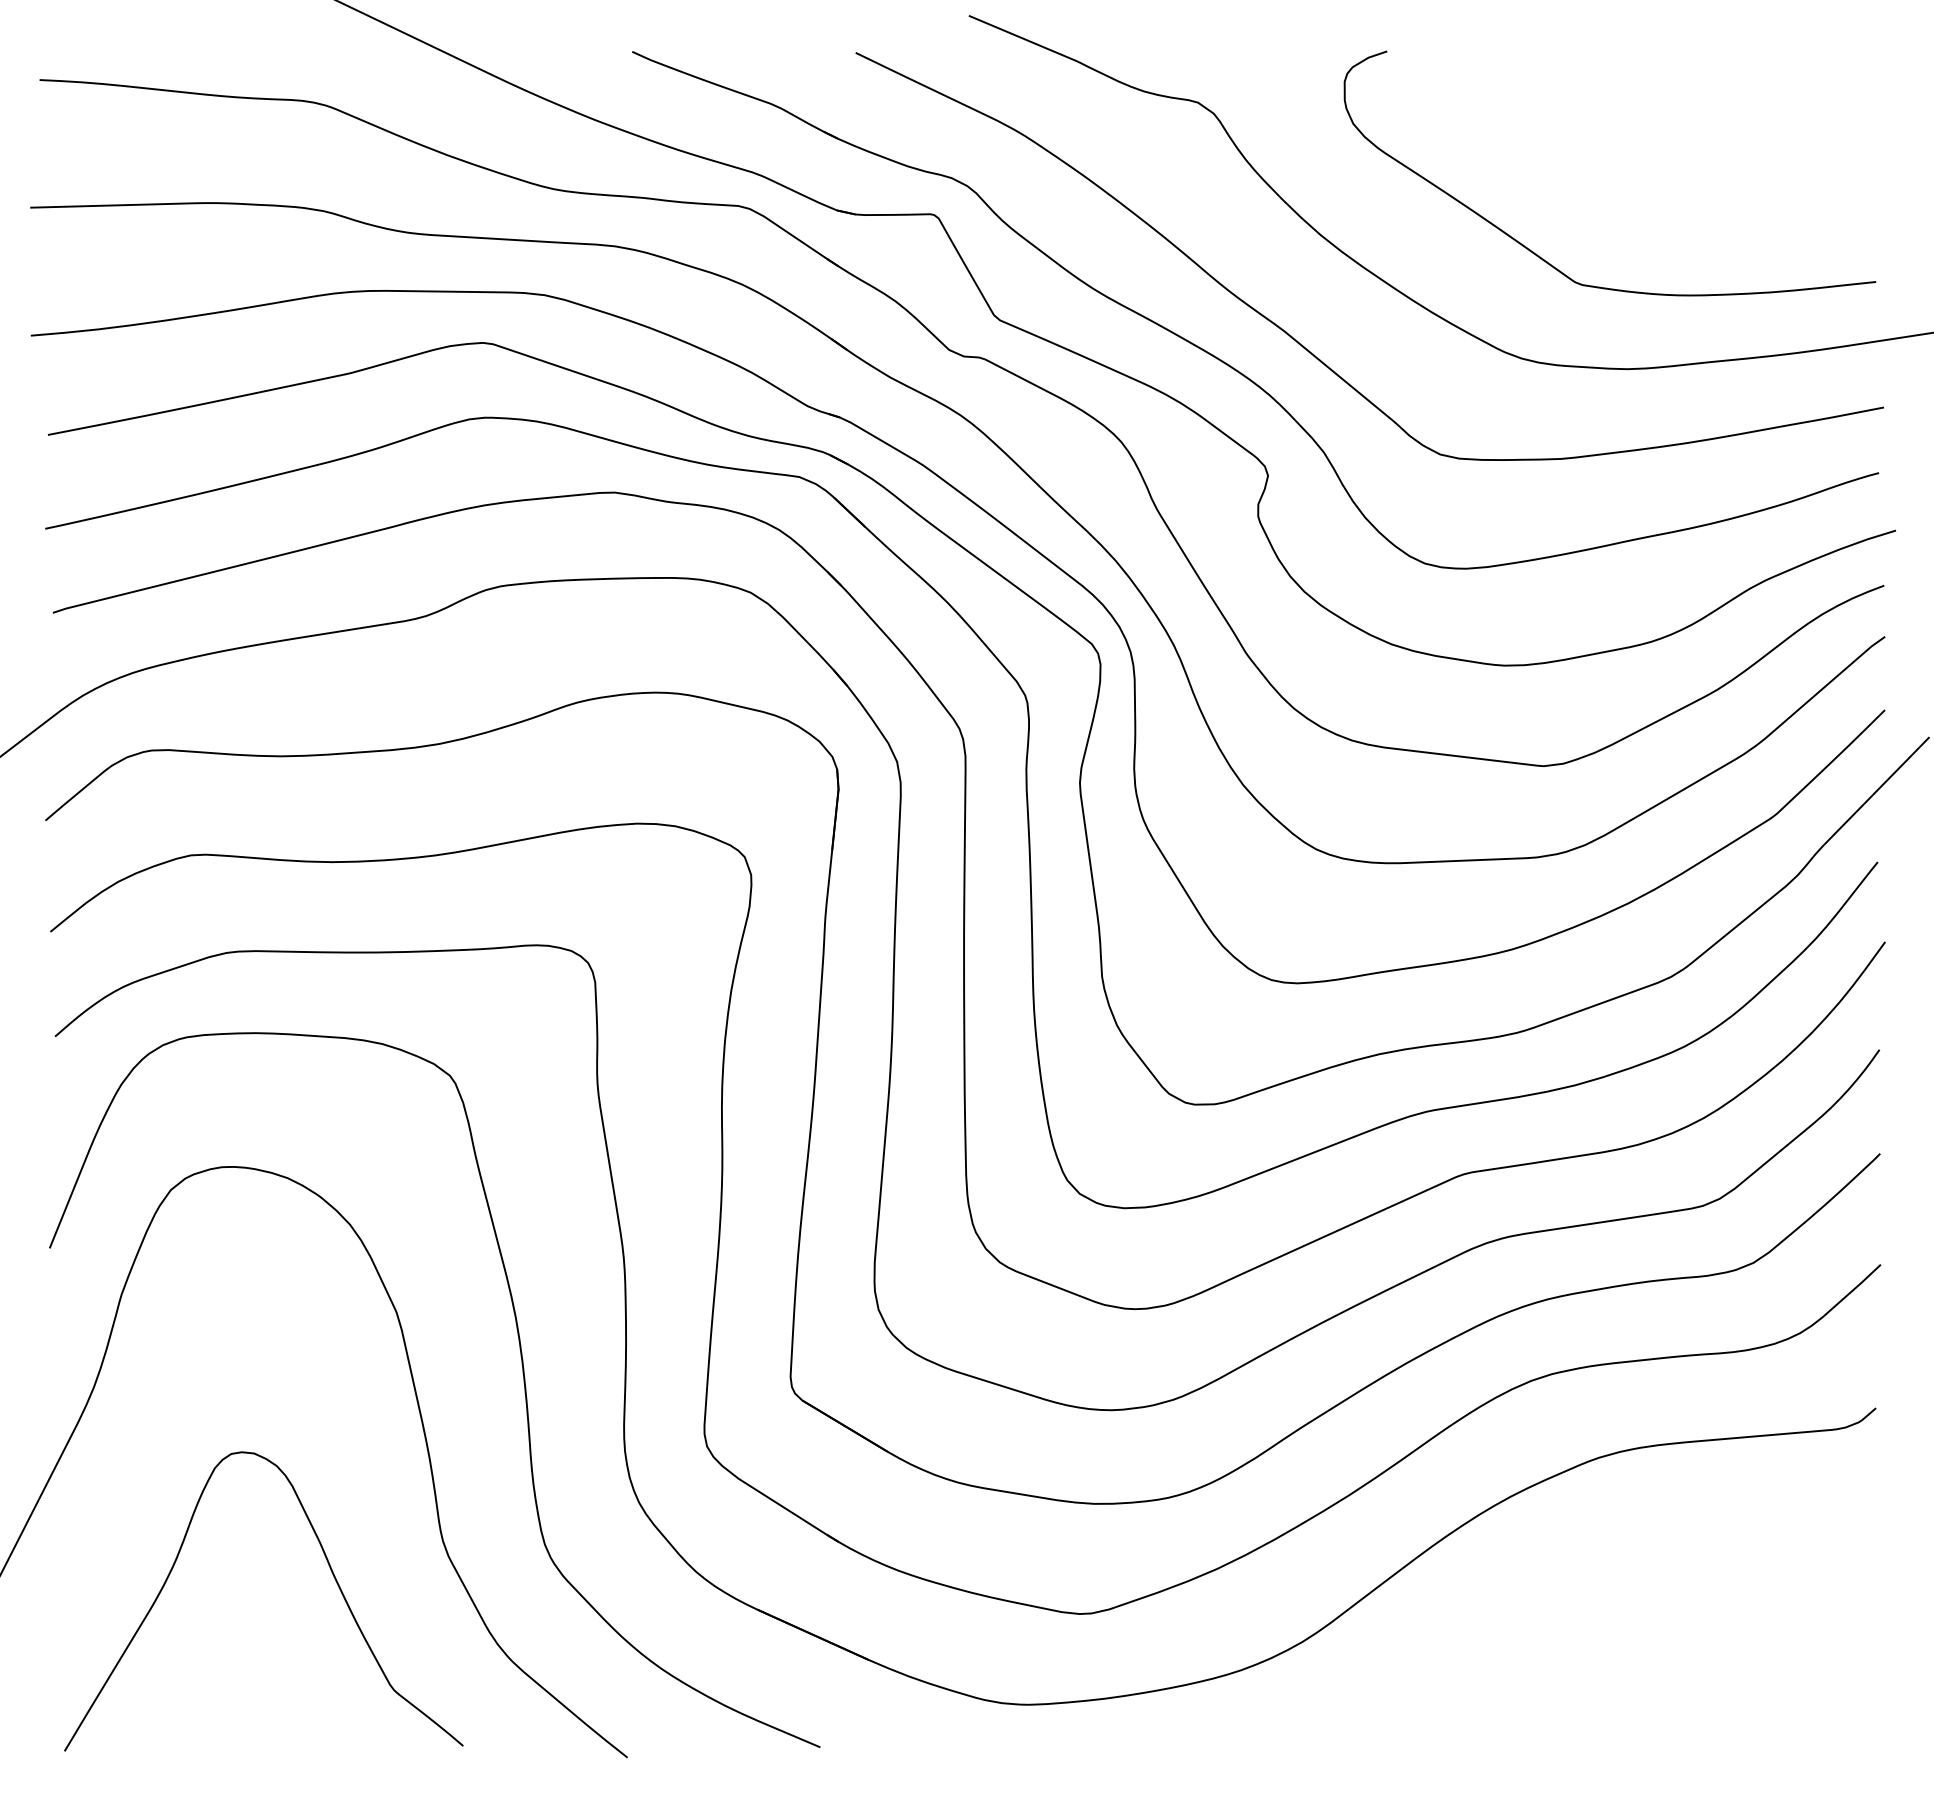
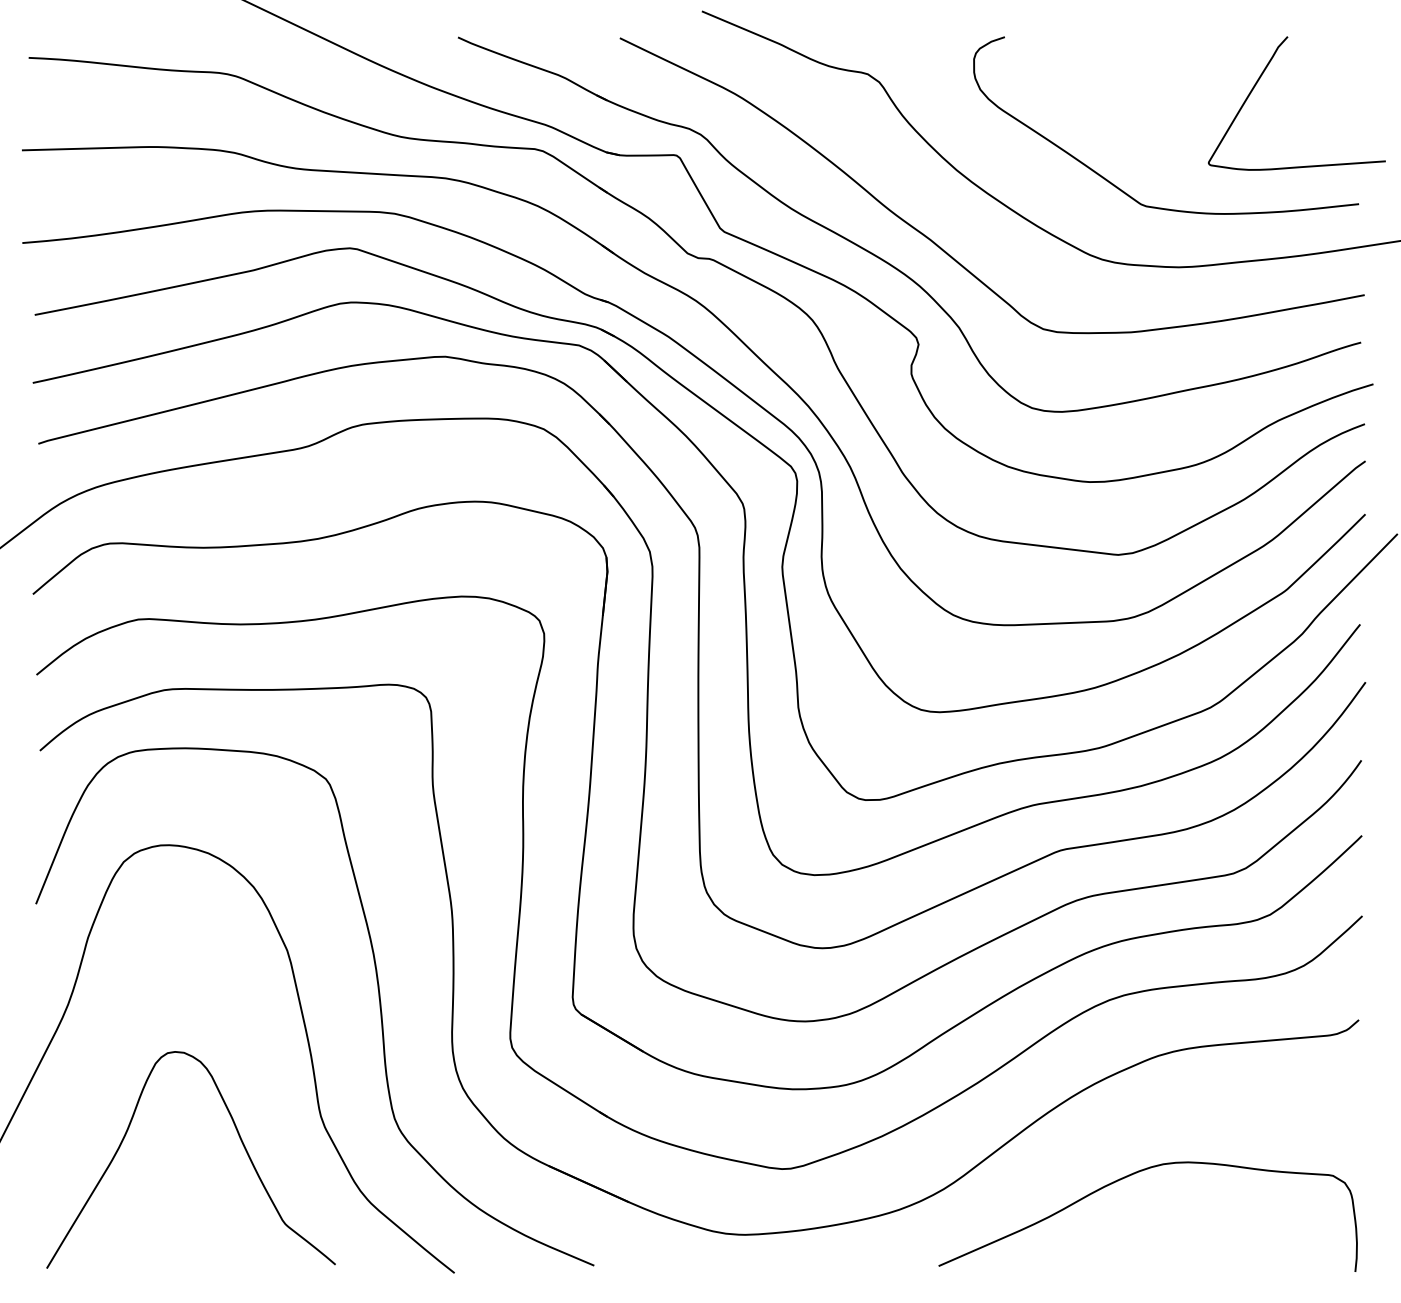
curve: (1740, 107) -> (1260, 77), added
curve: (1560, 1623) -> (1130, 1175), added

